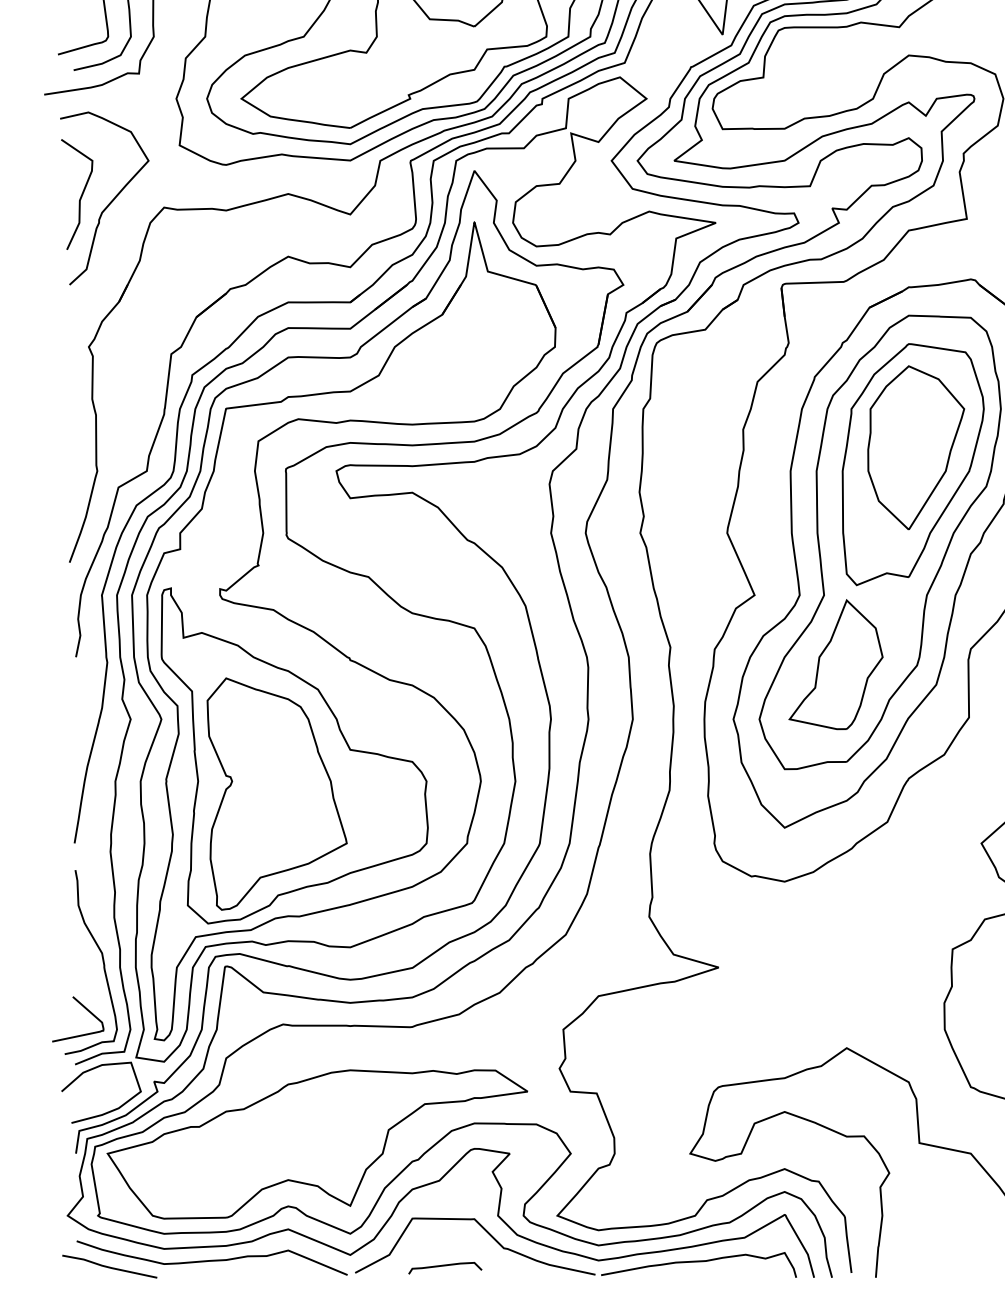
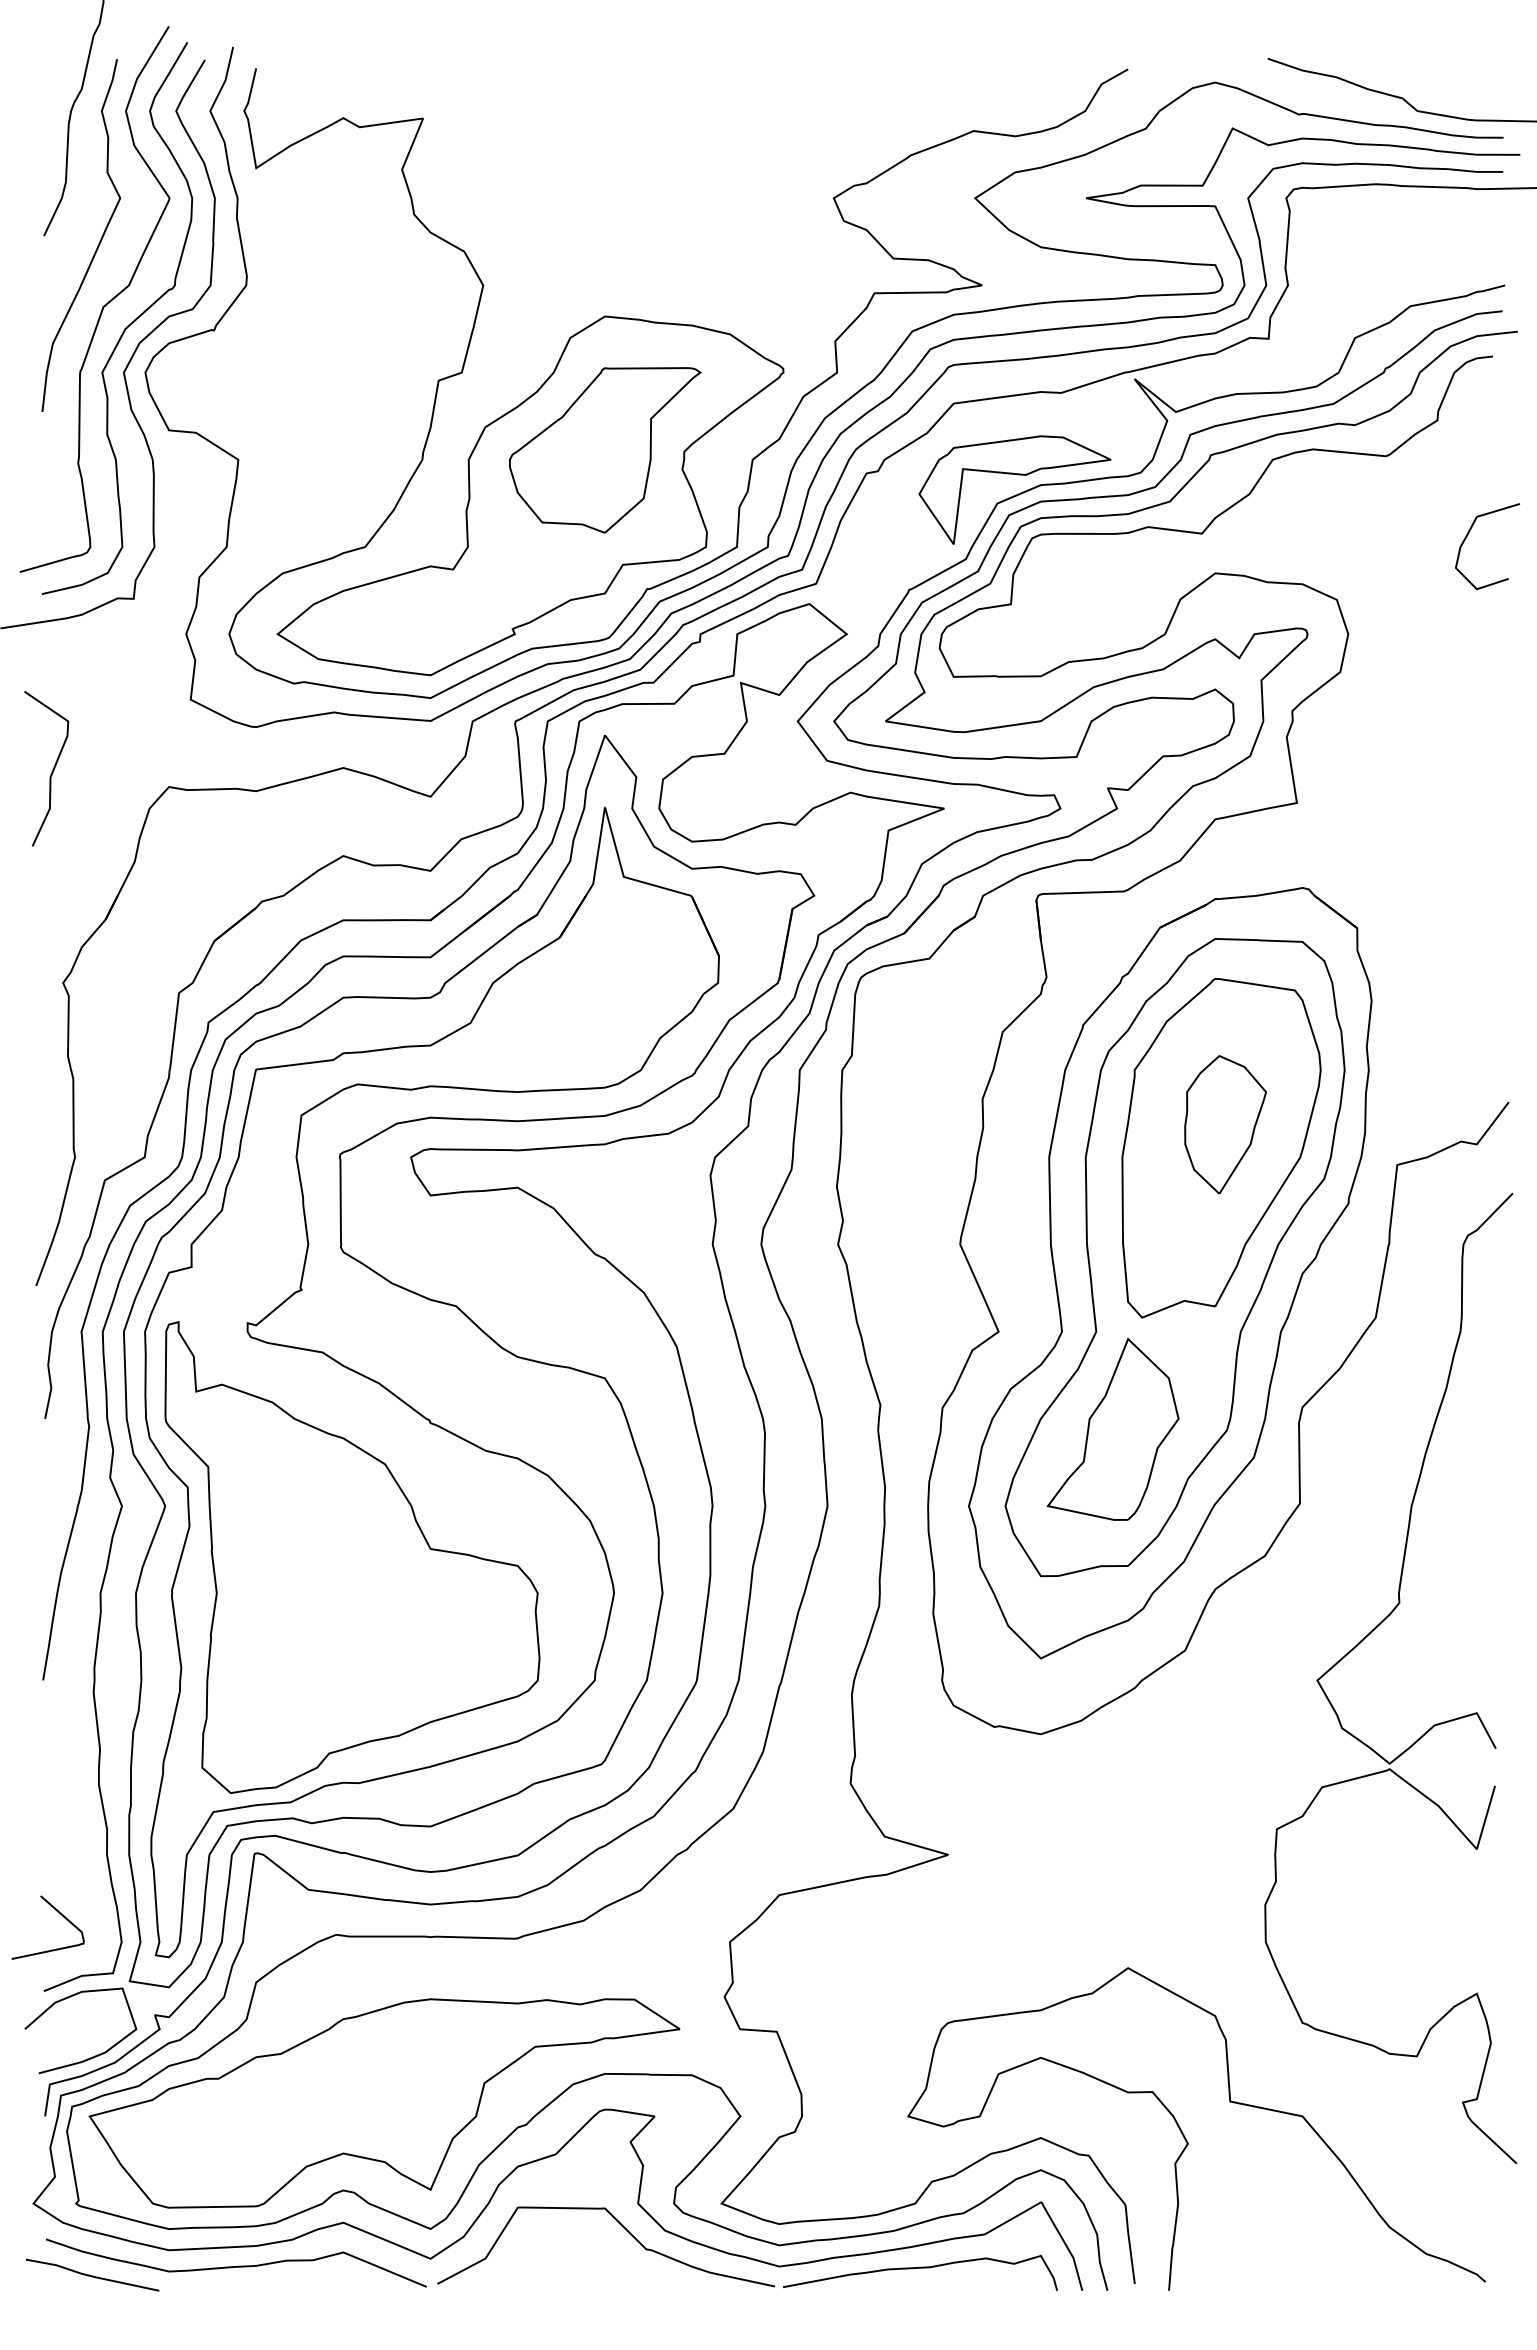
curve: (109, 202) -> (92, 780), removed
part: (916, 447) -> (1225, 1124), size x0.6
part: (276, 793) -> (327, 1610), removed
curve: (102, 960) -> (82, 1845), removed
curve: (444, 1266) -> (563, 2274), removed

